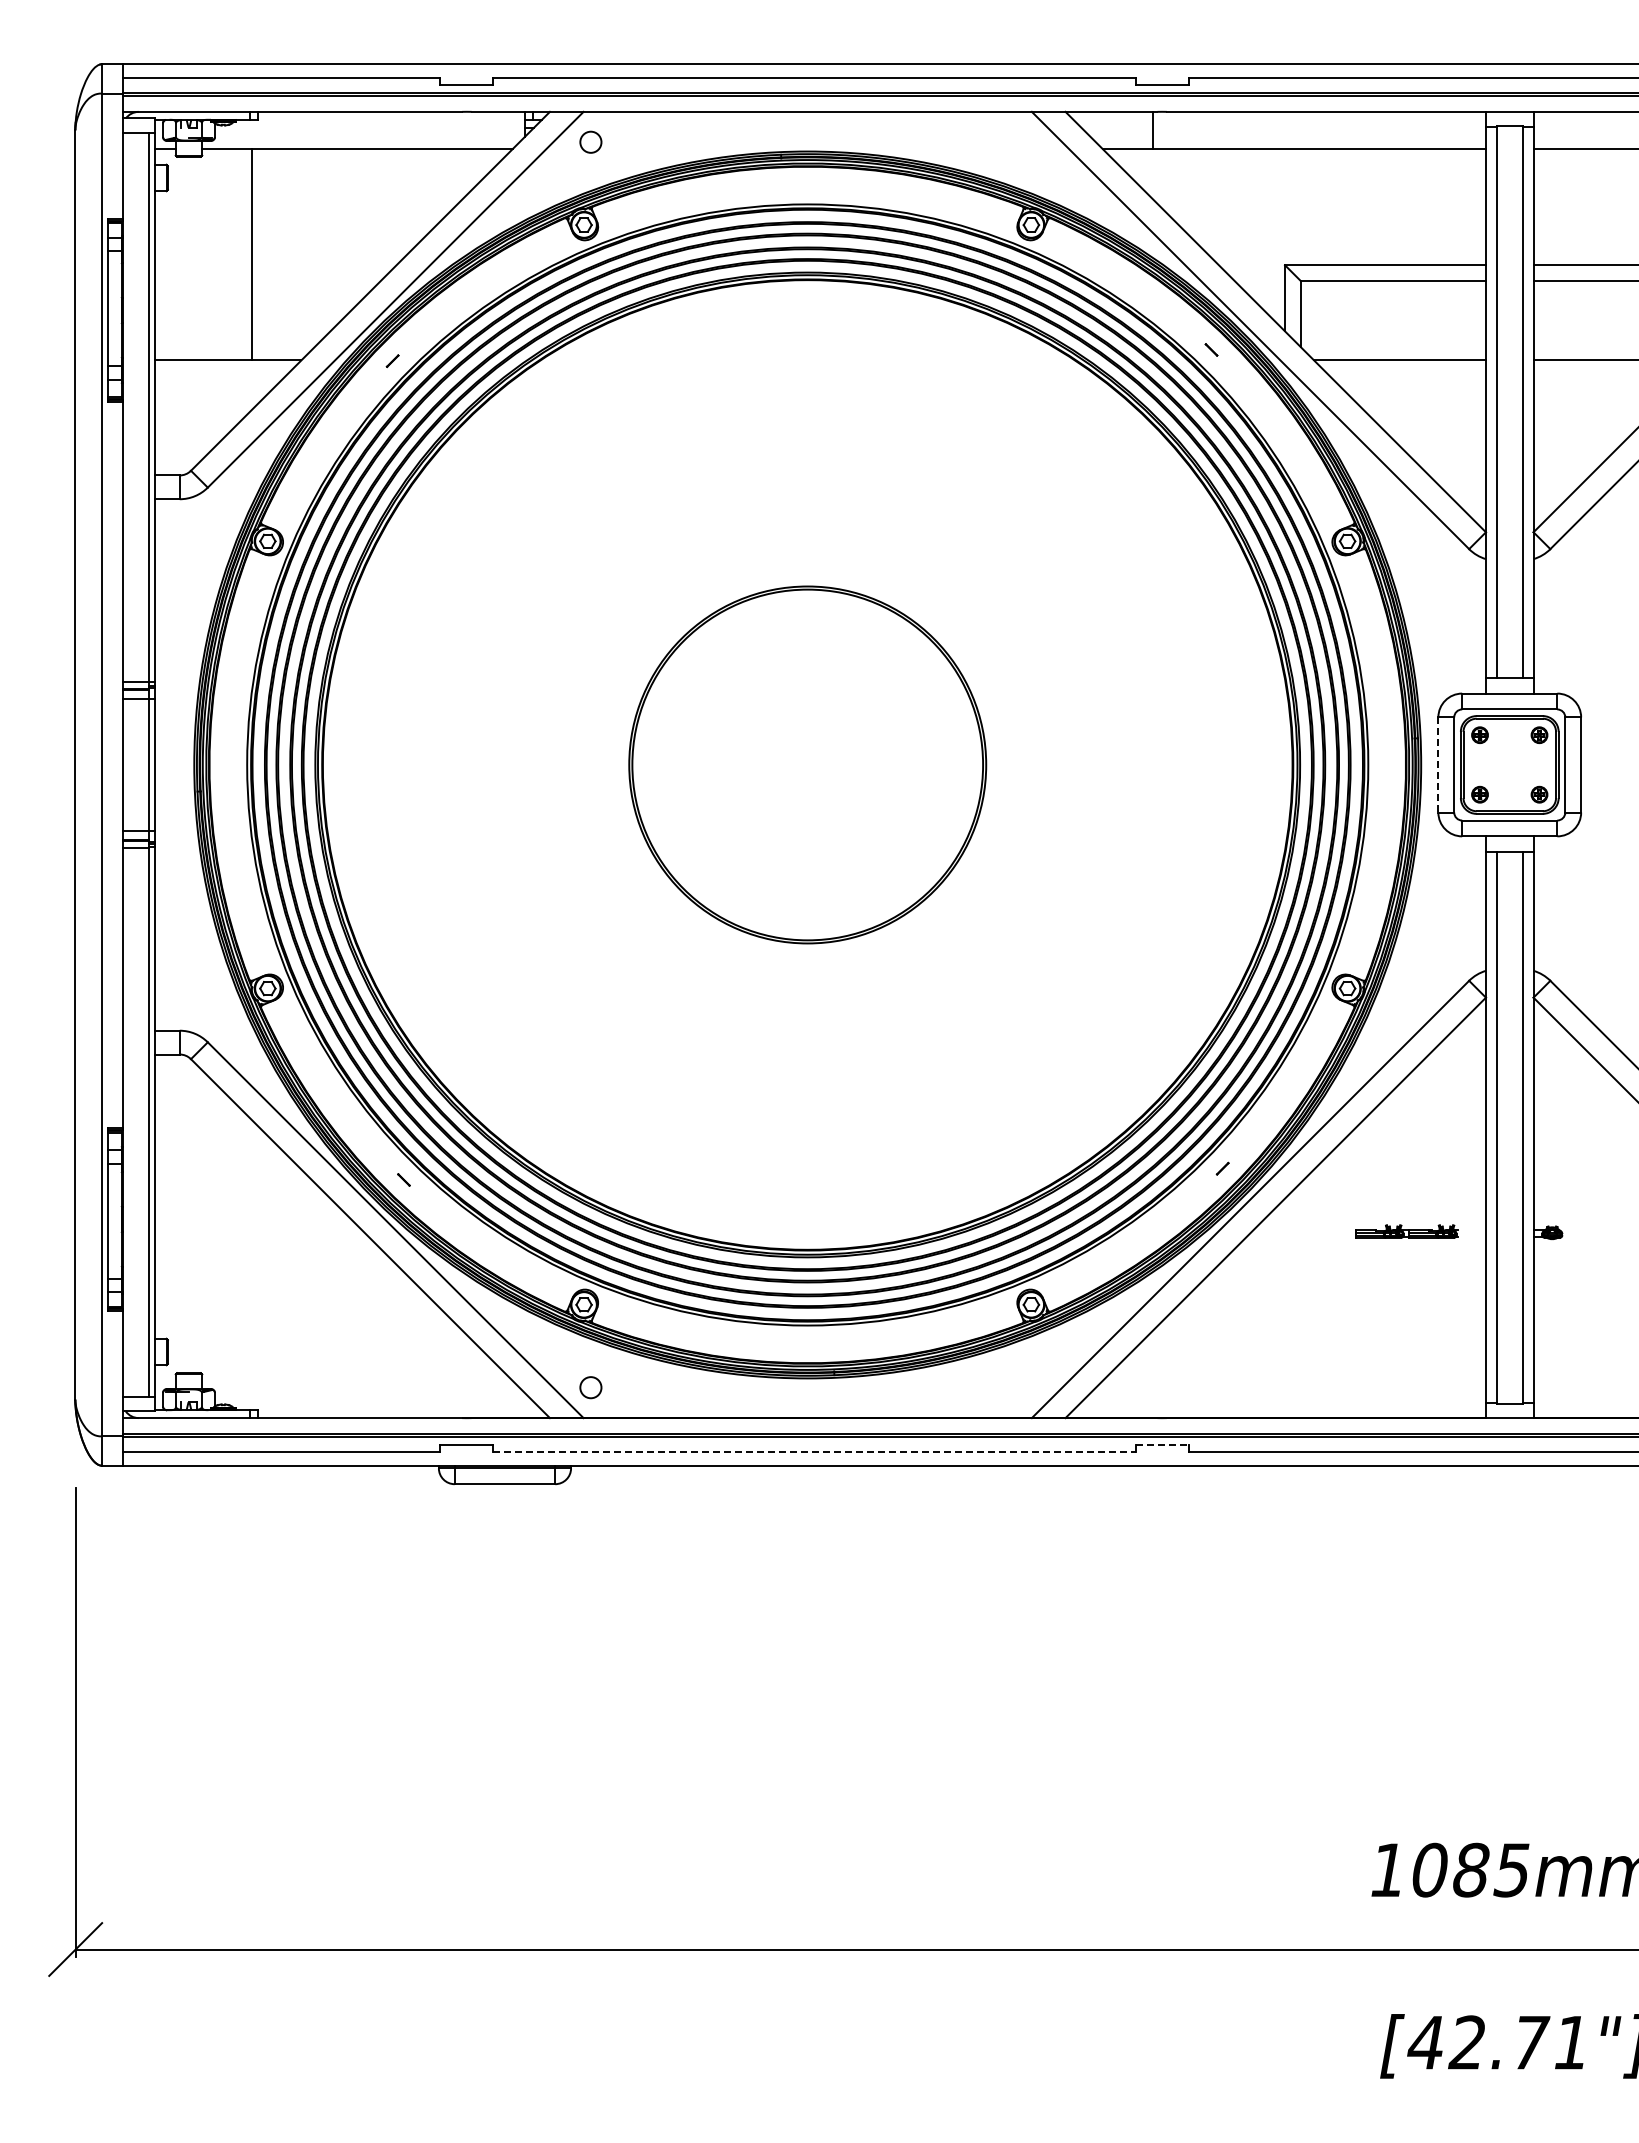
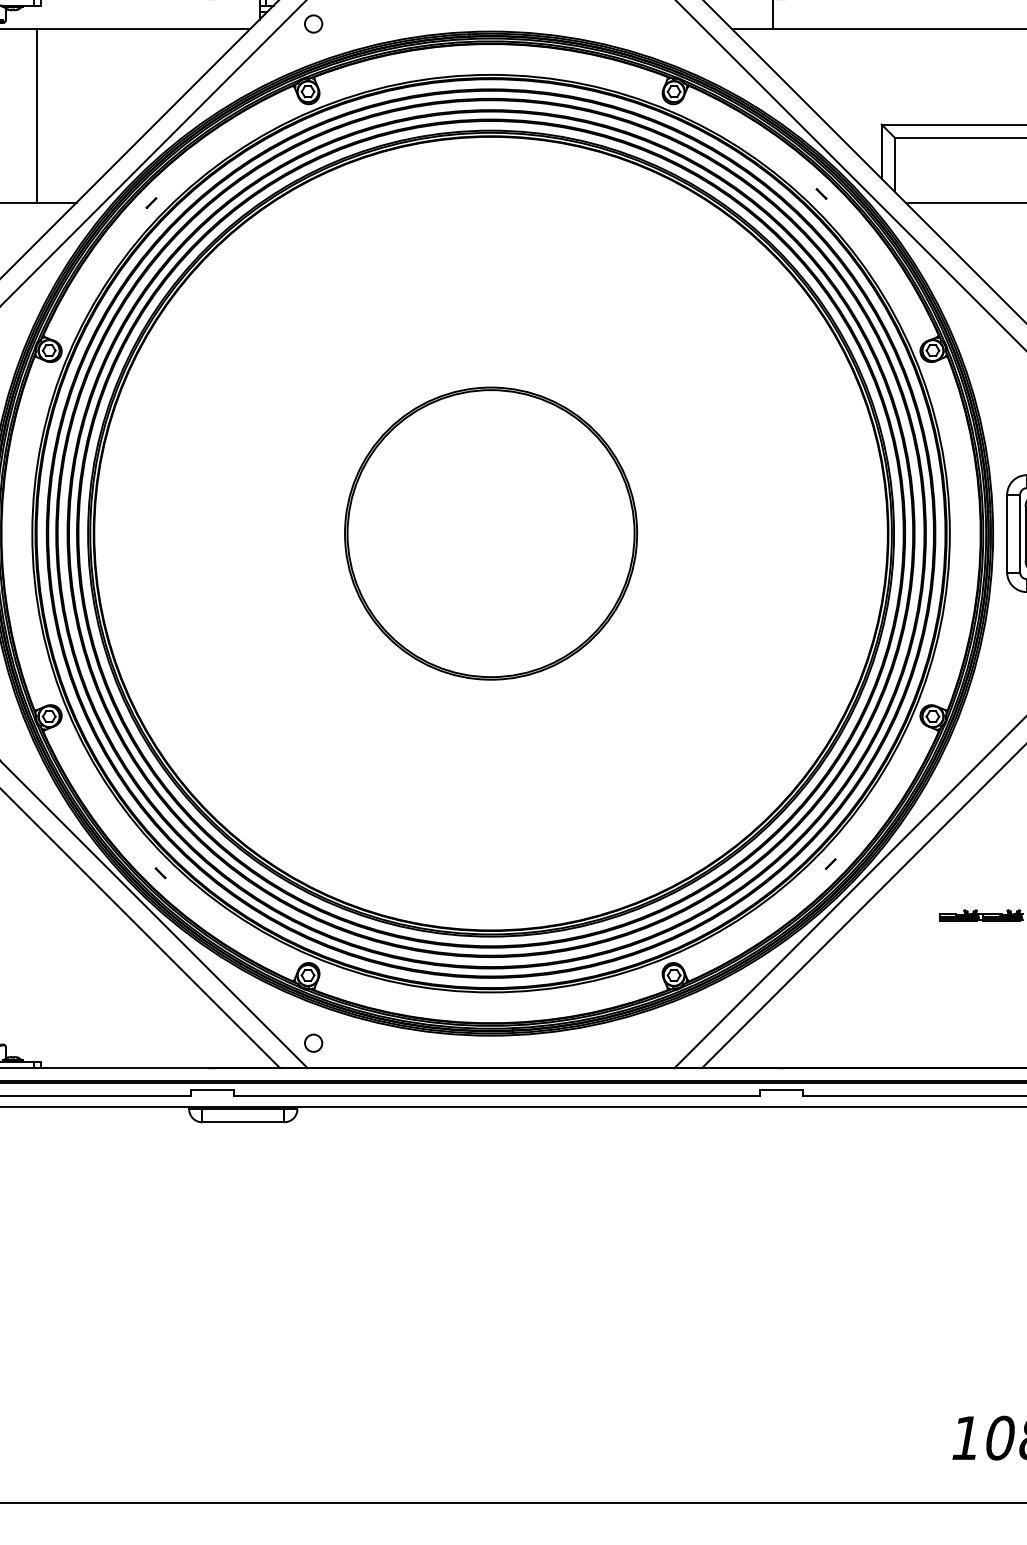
line: (1438, 764) -> (1007, 533), dashed -> solid
line: (1162, 1444) -> (781, 1089), dashed -> solid
line: (815, 1452) -> (497, 1096), dashed -> solid

